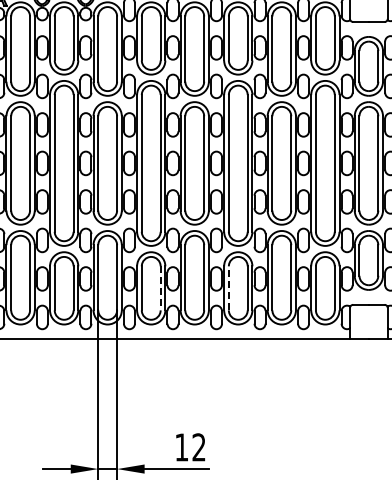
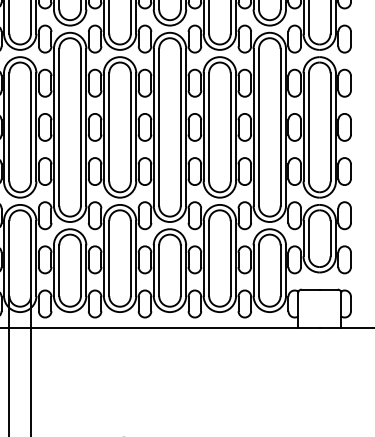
line: (228, 287) -> (158, 269), dashed -> solid
line: (160, 288) -> (80, 270), dashed -> solid

